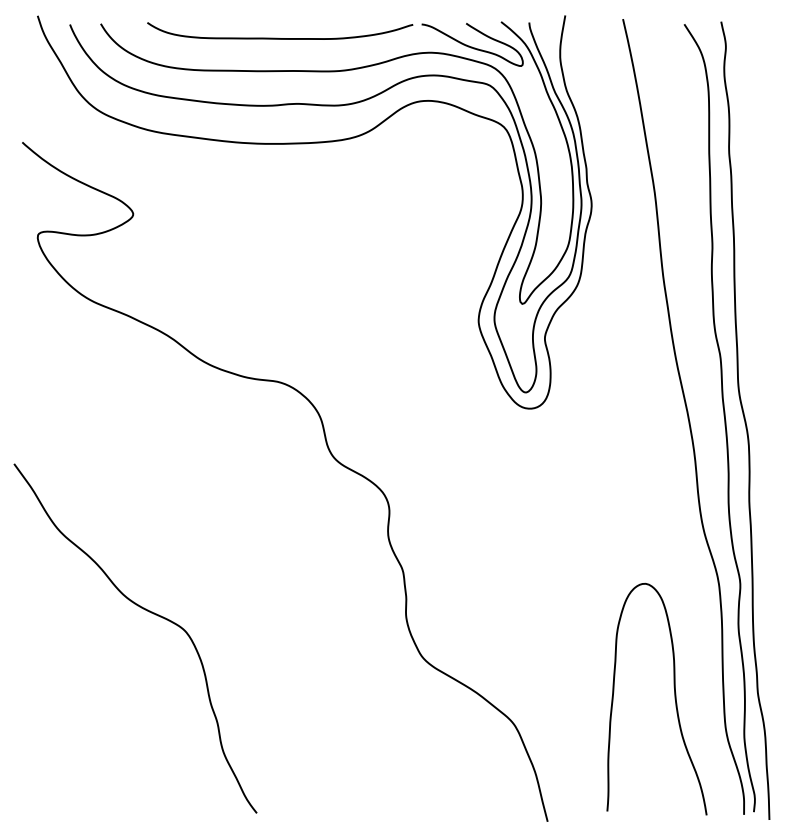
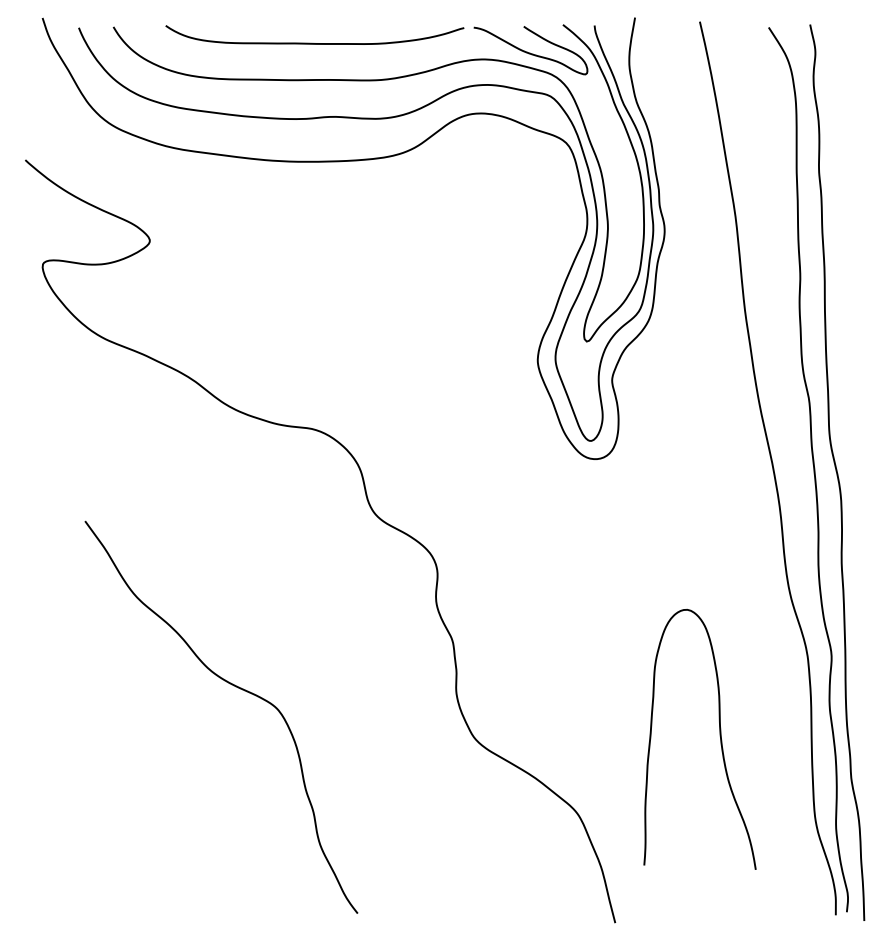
curve: (148, 612) -> (236, 687), moved
curve: (674, 696) -> (719, 736), moved

